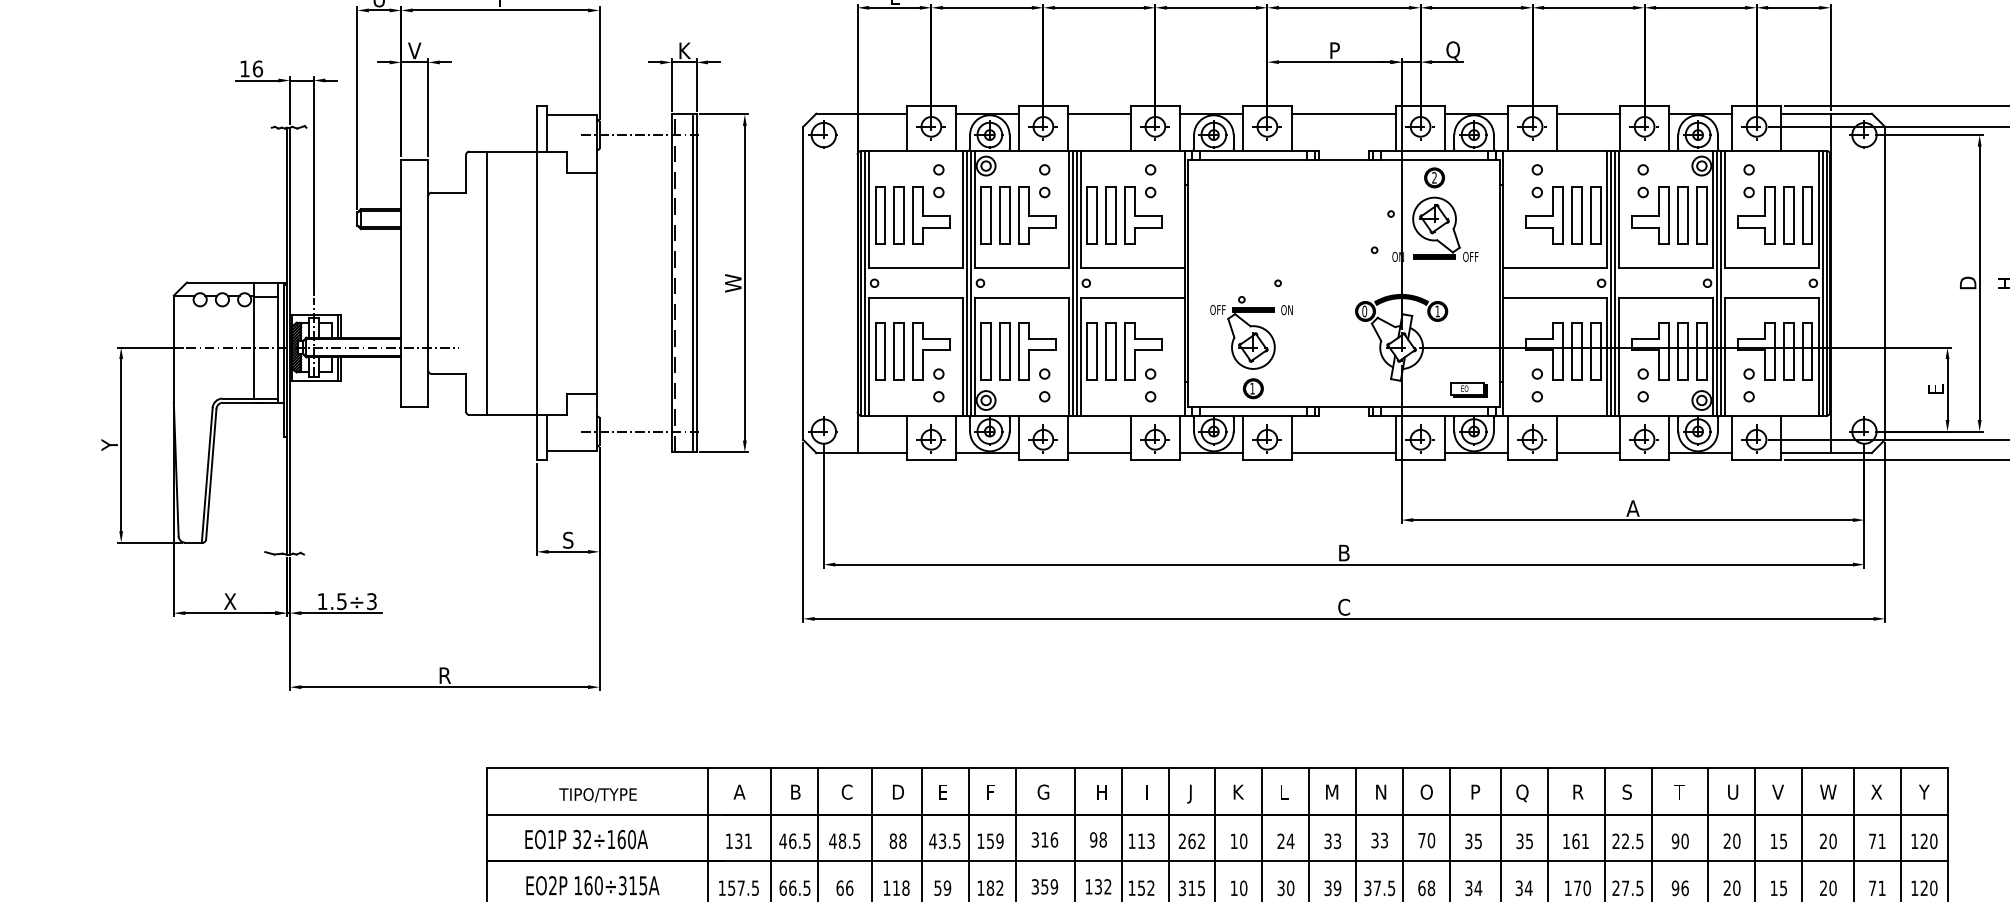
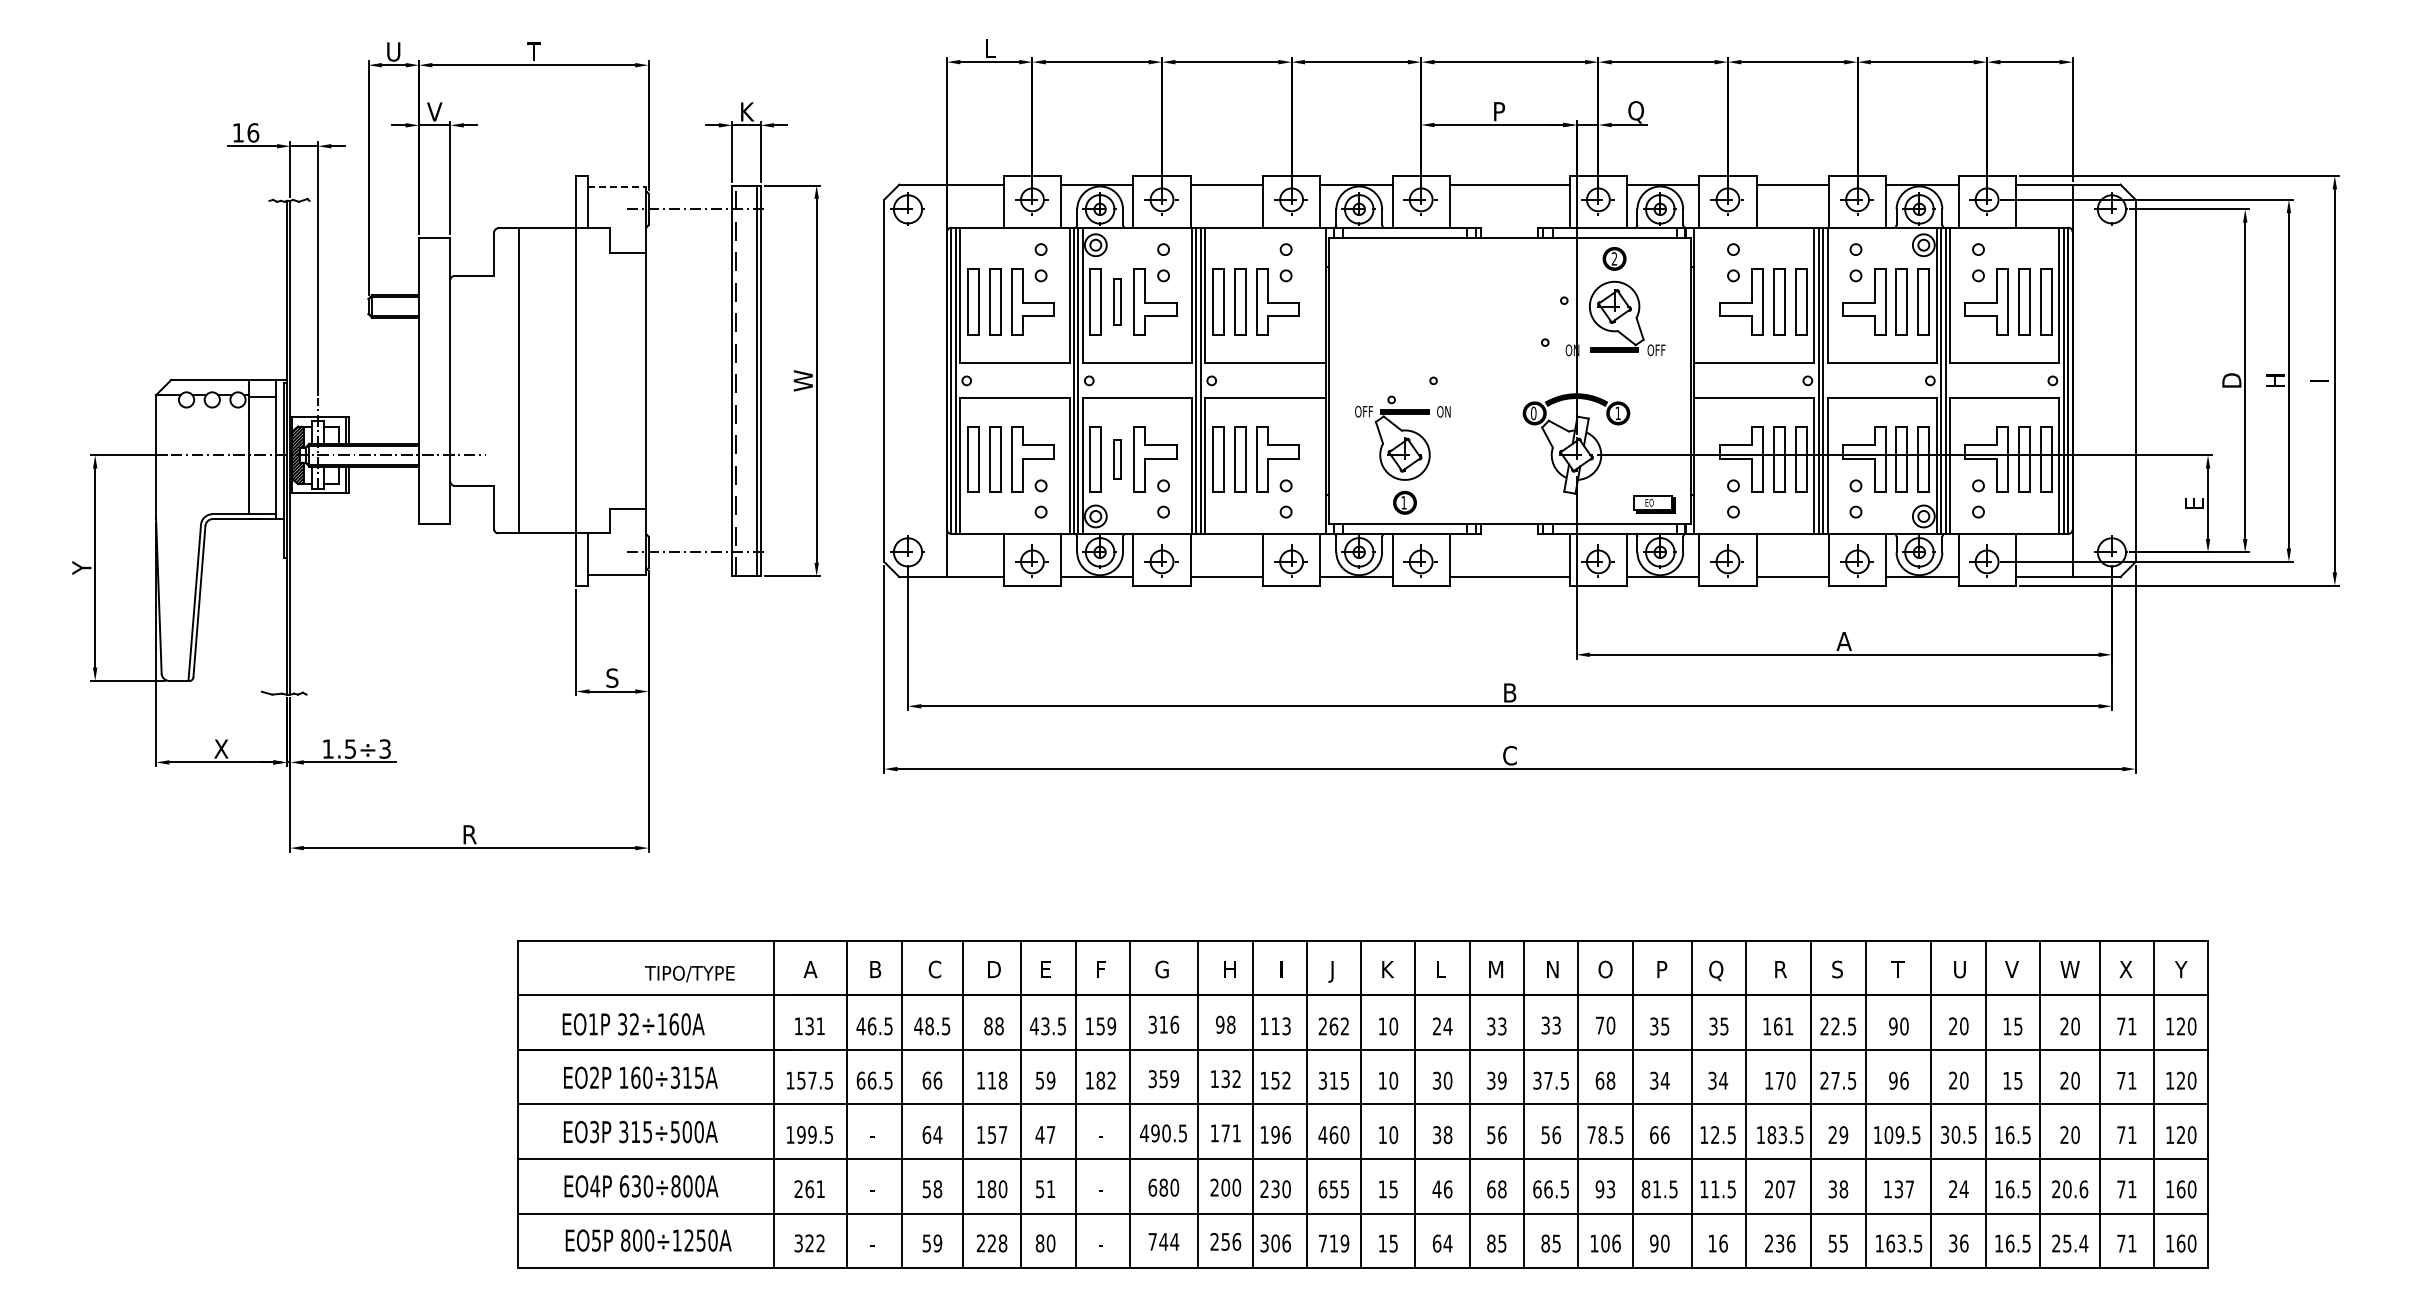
line: (572, 115) -> (617, 186), solid -> dashed
part: (1004, 214) -> (1117, 301), size x0.7
part: (1004, 351) -> (1117, 459), size x0.6
text: (597, 795) -> (689, 974), moved

